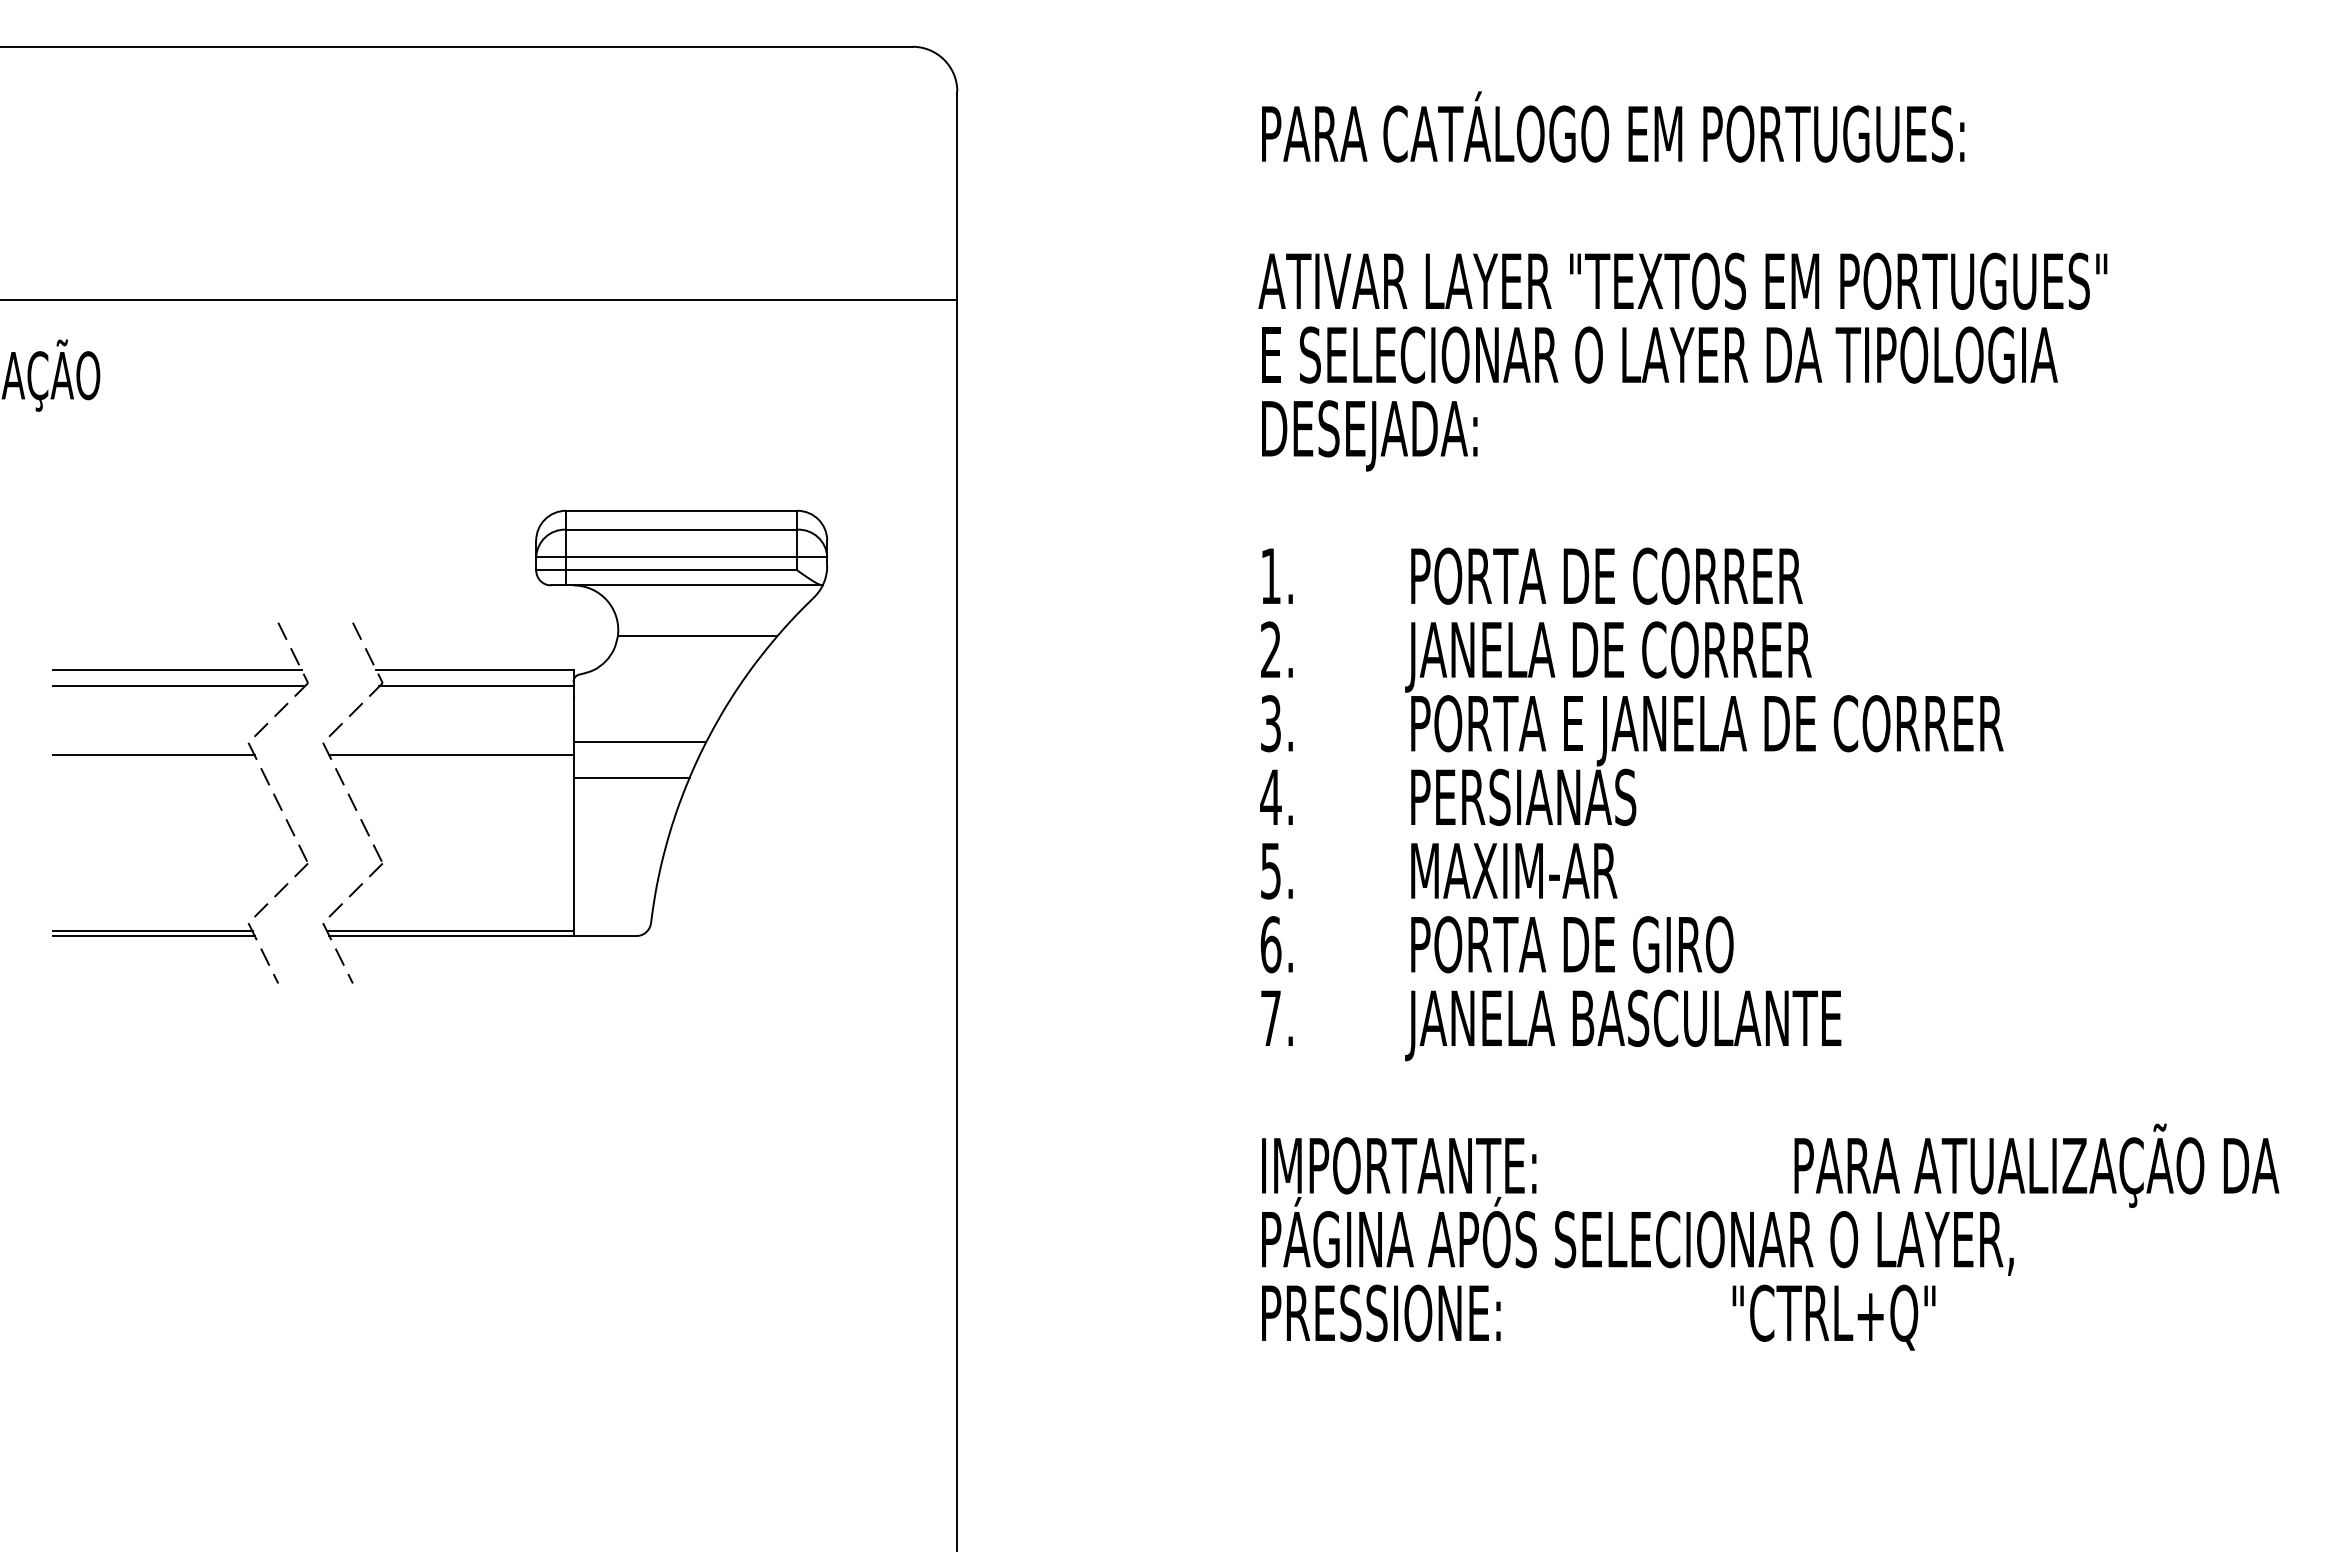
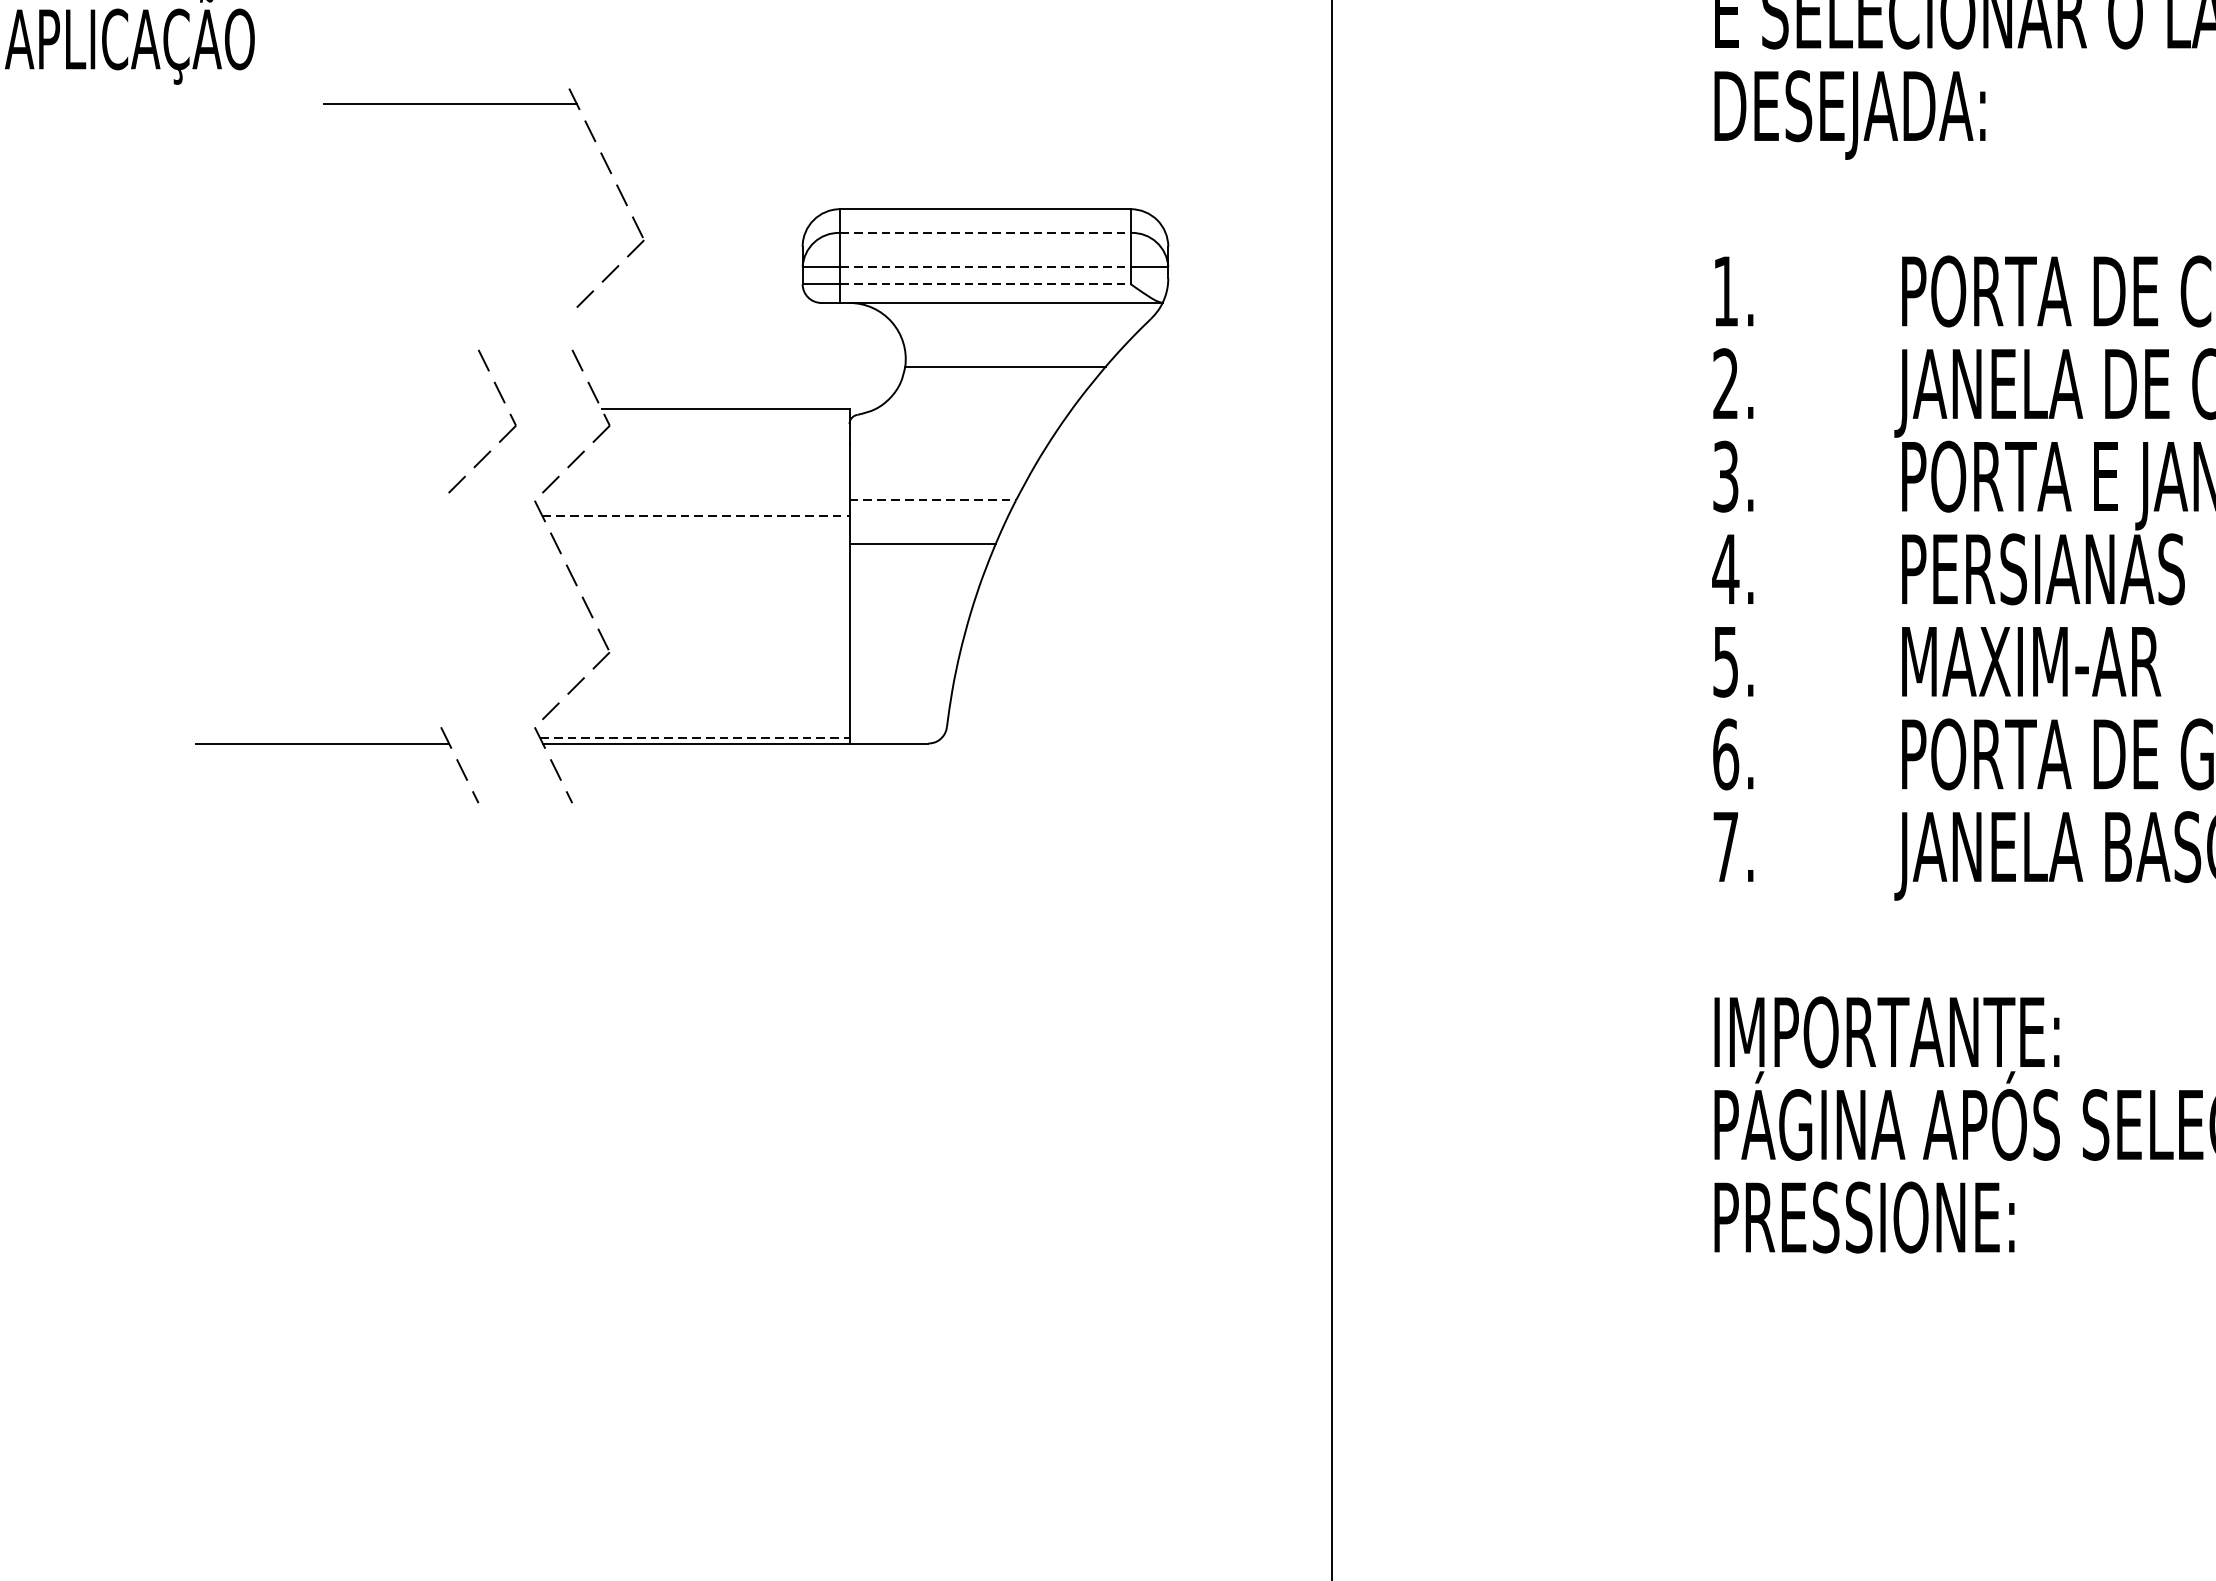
line: (681, 529) -> (985, 232), solid -> dashed
line: (681, 557) -> (985, 267), solid -> dashed
line: (681, 570) -> (985, 284), solid -> dashed
line: (177, 670) -> (351, 409), removed
line: (178, 686) -> (353, 429), removed
line: (476, 686) -> (727, 429), removed
line: (640, 742) -> (933, 500), solid -> dashed
part: (180, 755) -> (483, 104), moved
line: (451, 755) -> (696, 516), solid -> dashed
line: (152, 931) -> (320, 737), removed
line: (450, 931) -> (694, 737), solid -> dashed

